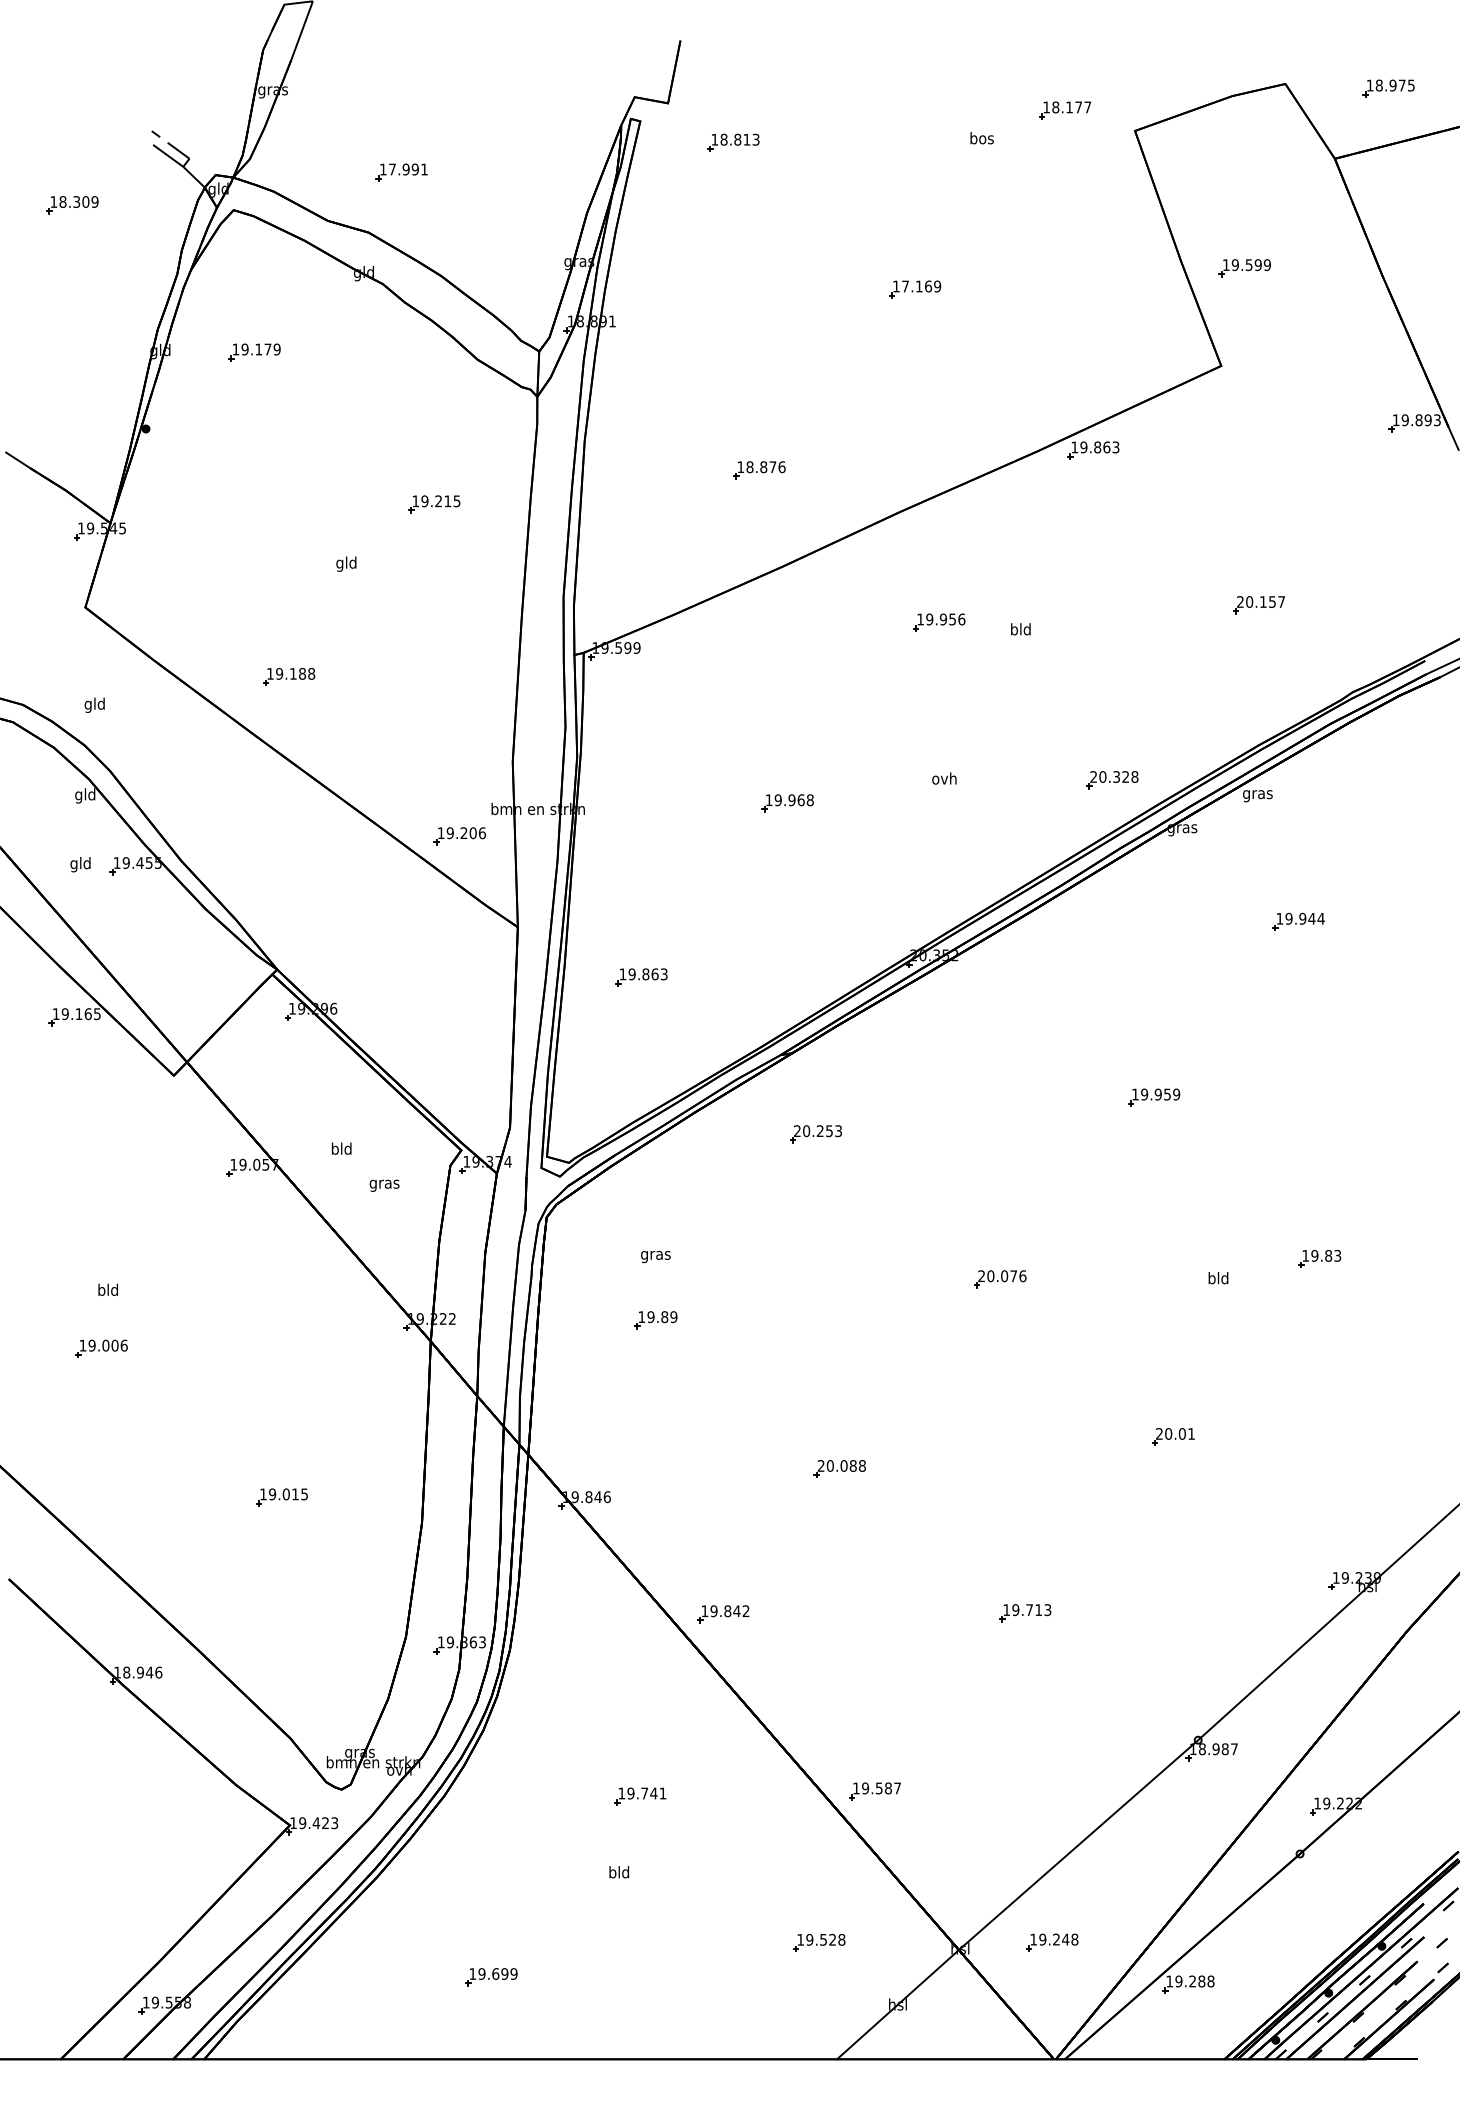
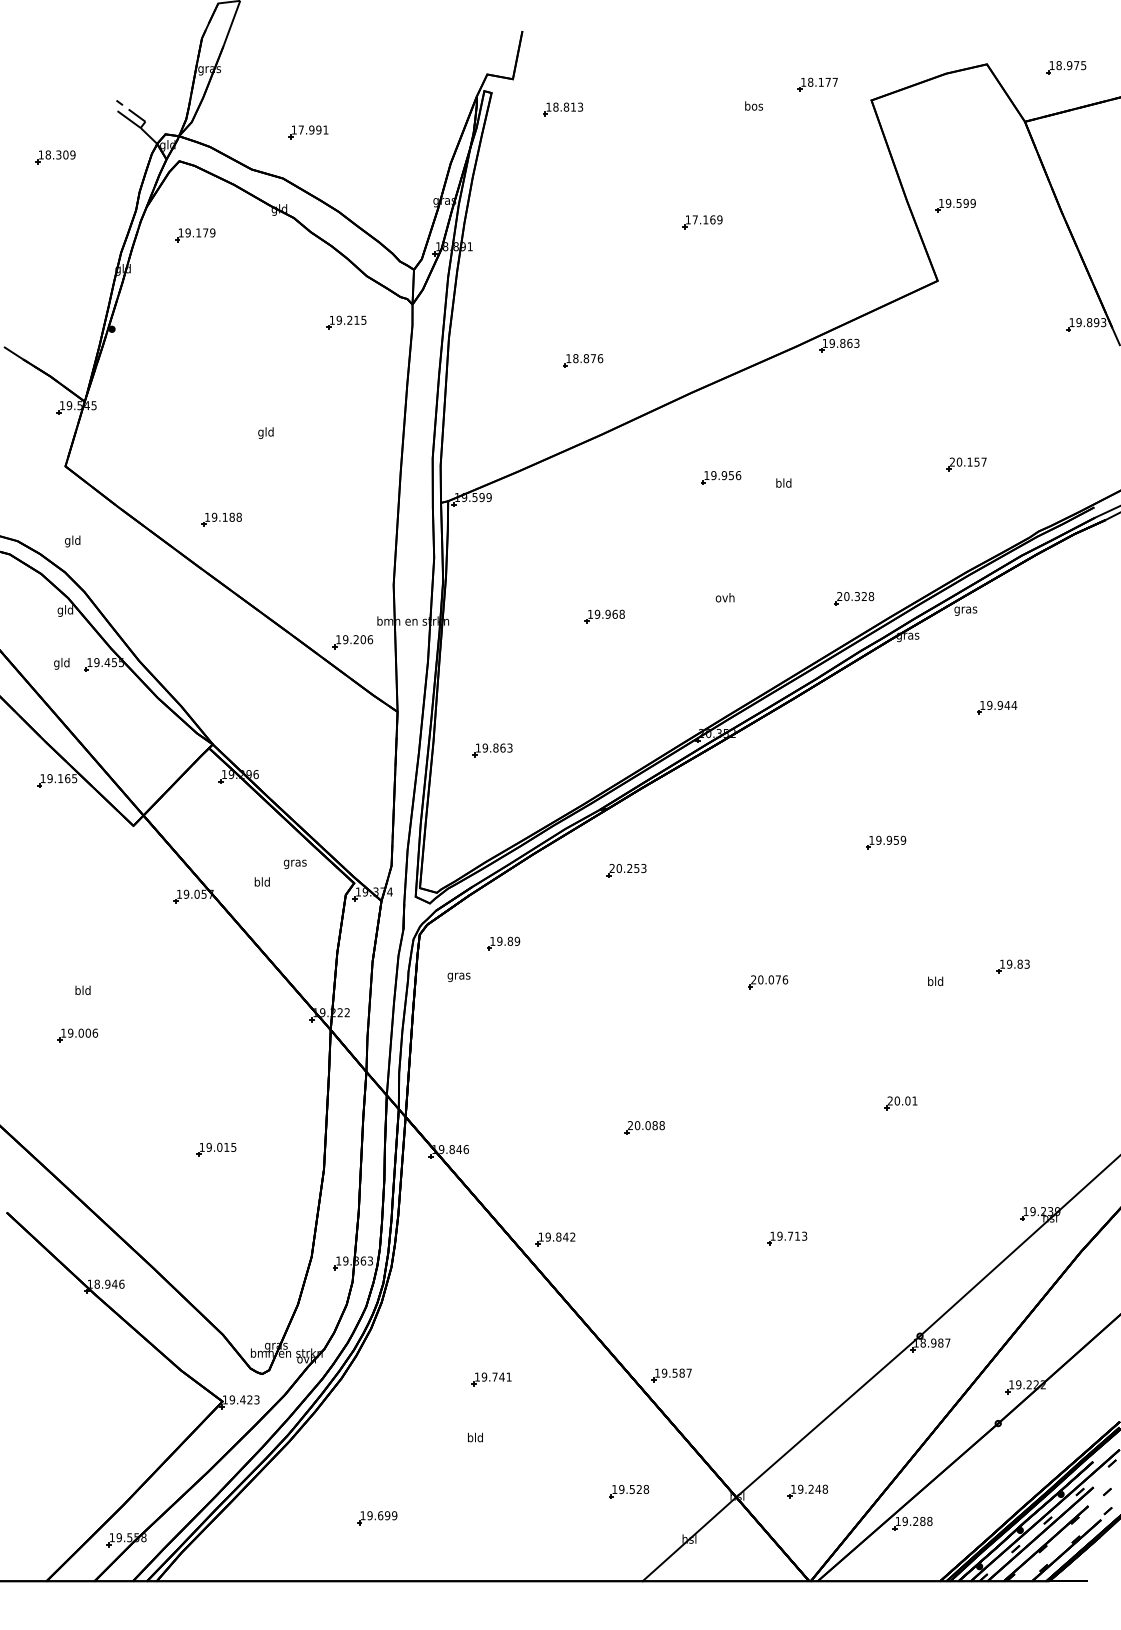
part: (254, 352) -> (195, 235), moved
part: (434, 504) -> (346, 322), moved
text: (384, 1185) -> (295, 864), moved
text: (655, 1257) -> (458, 977), moved
part: (655, 1320) -> (503, 944), moved

